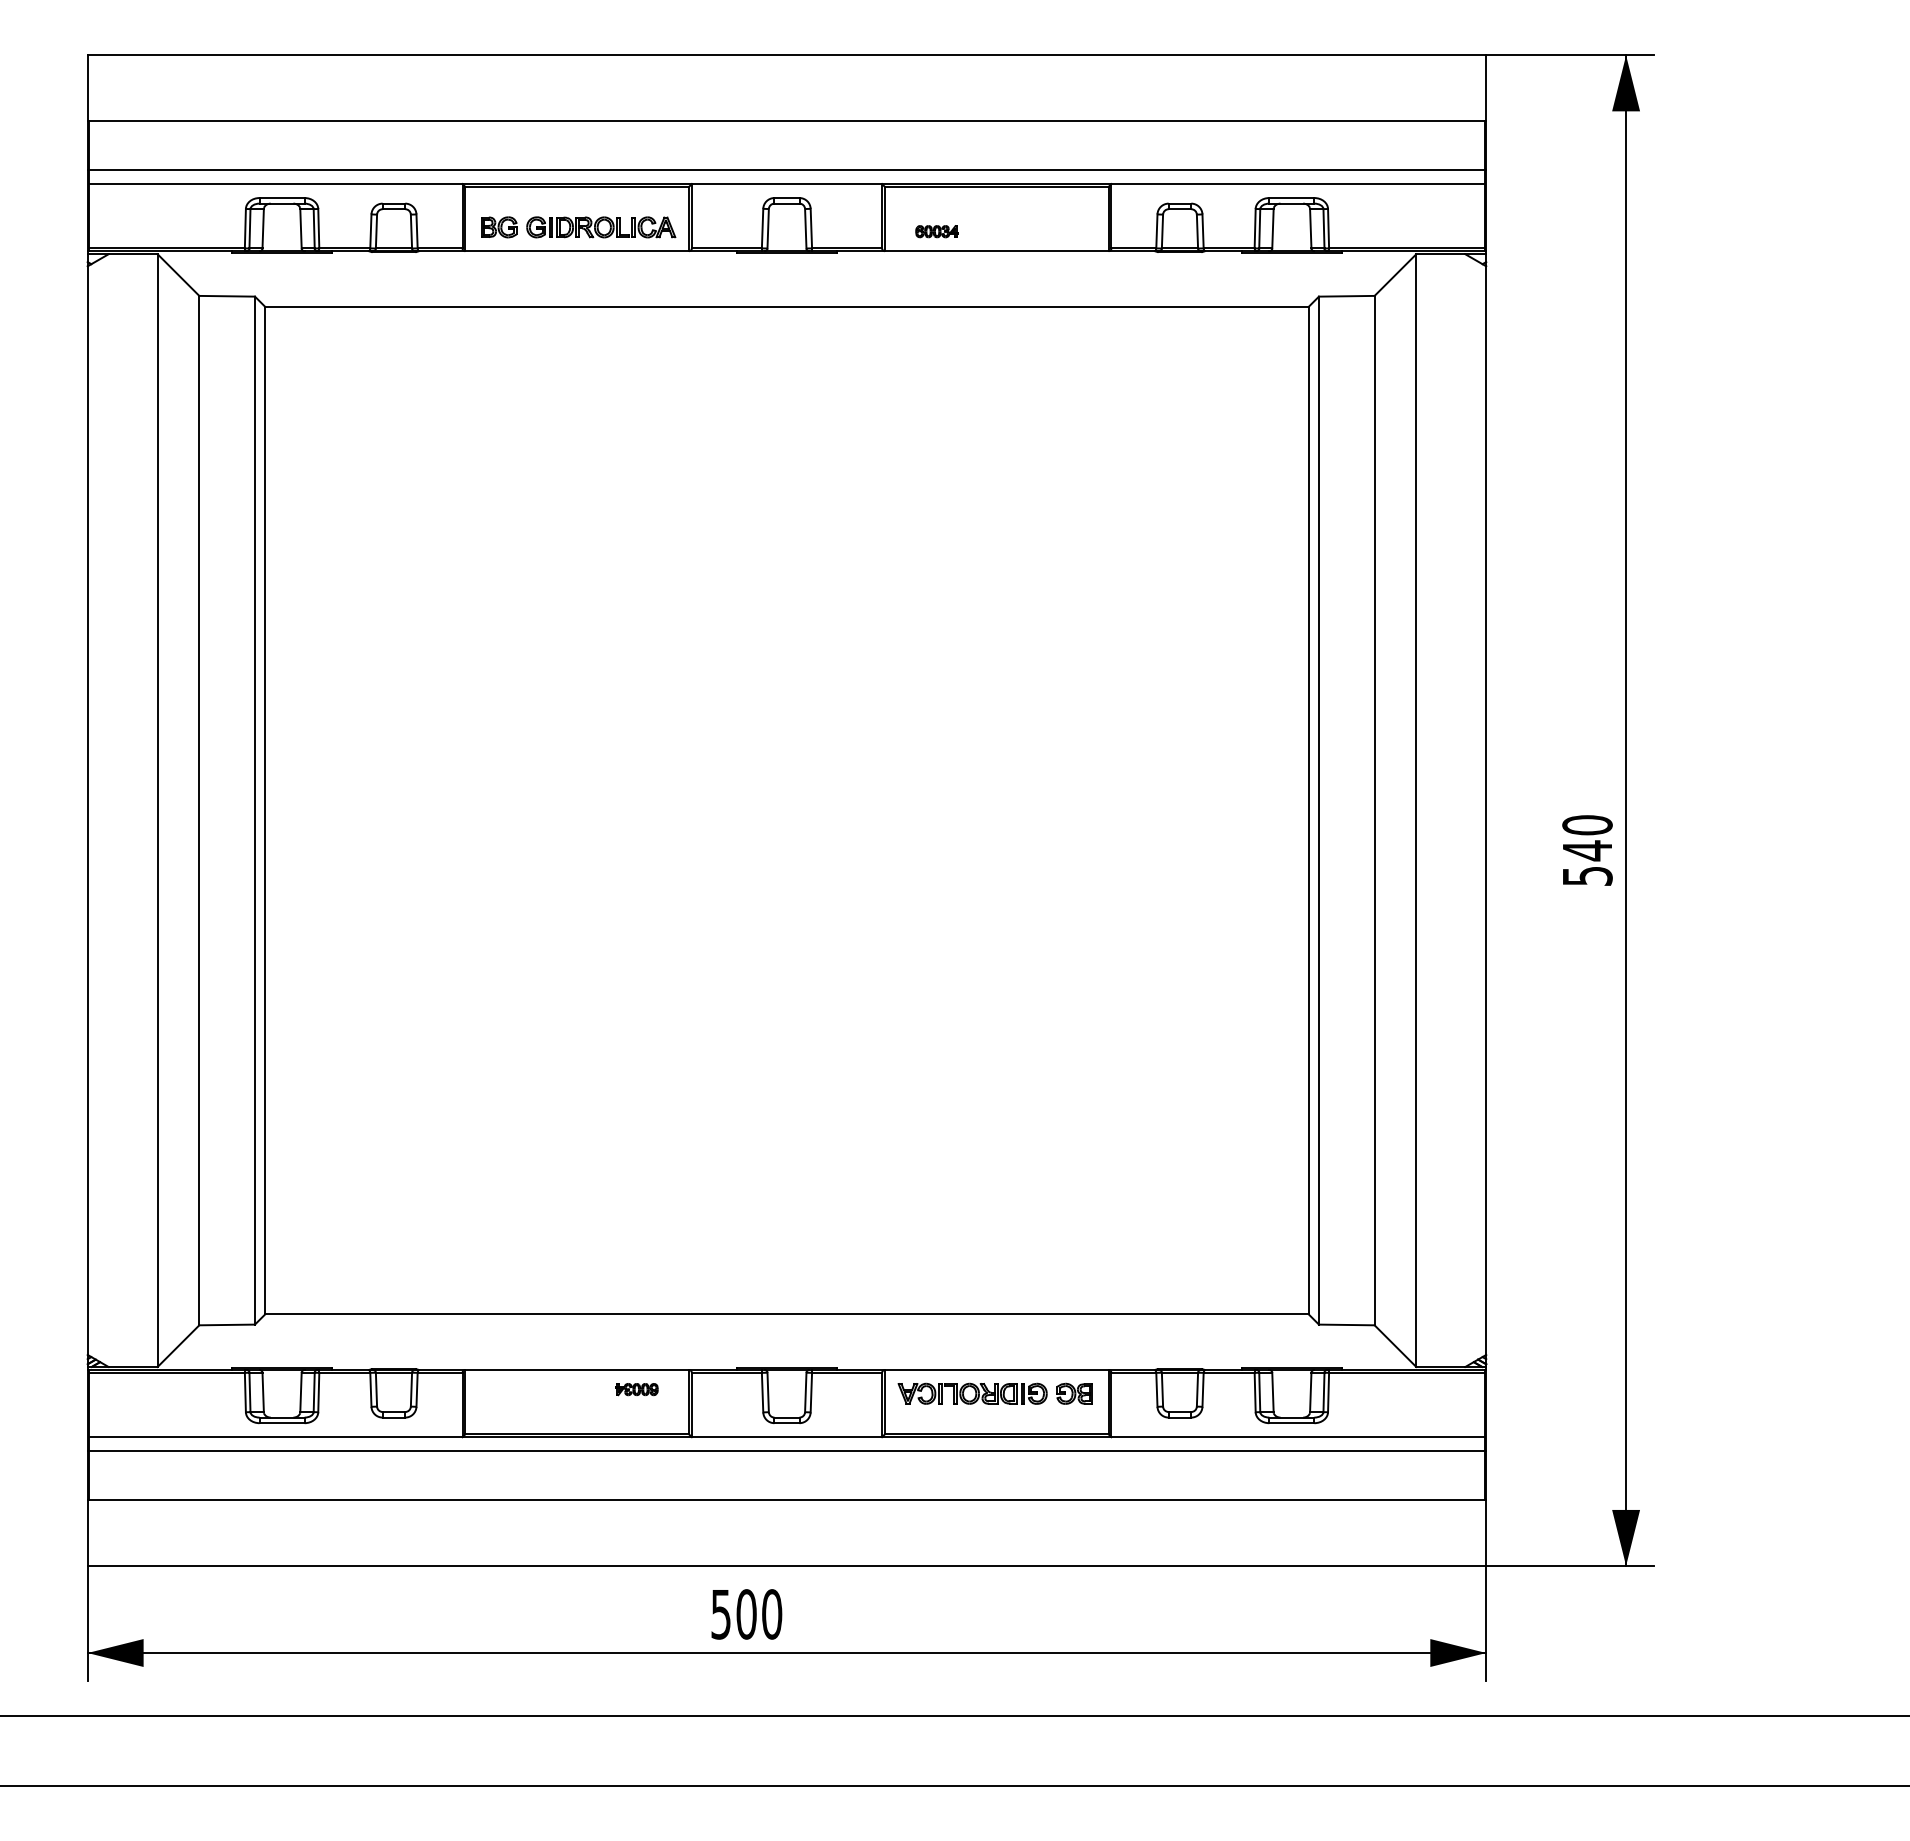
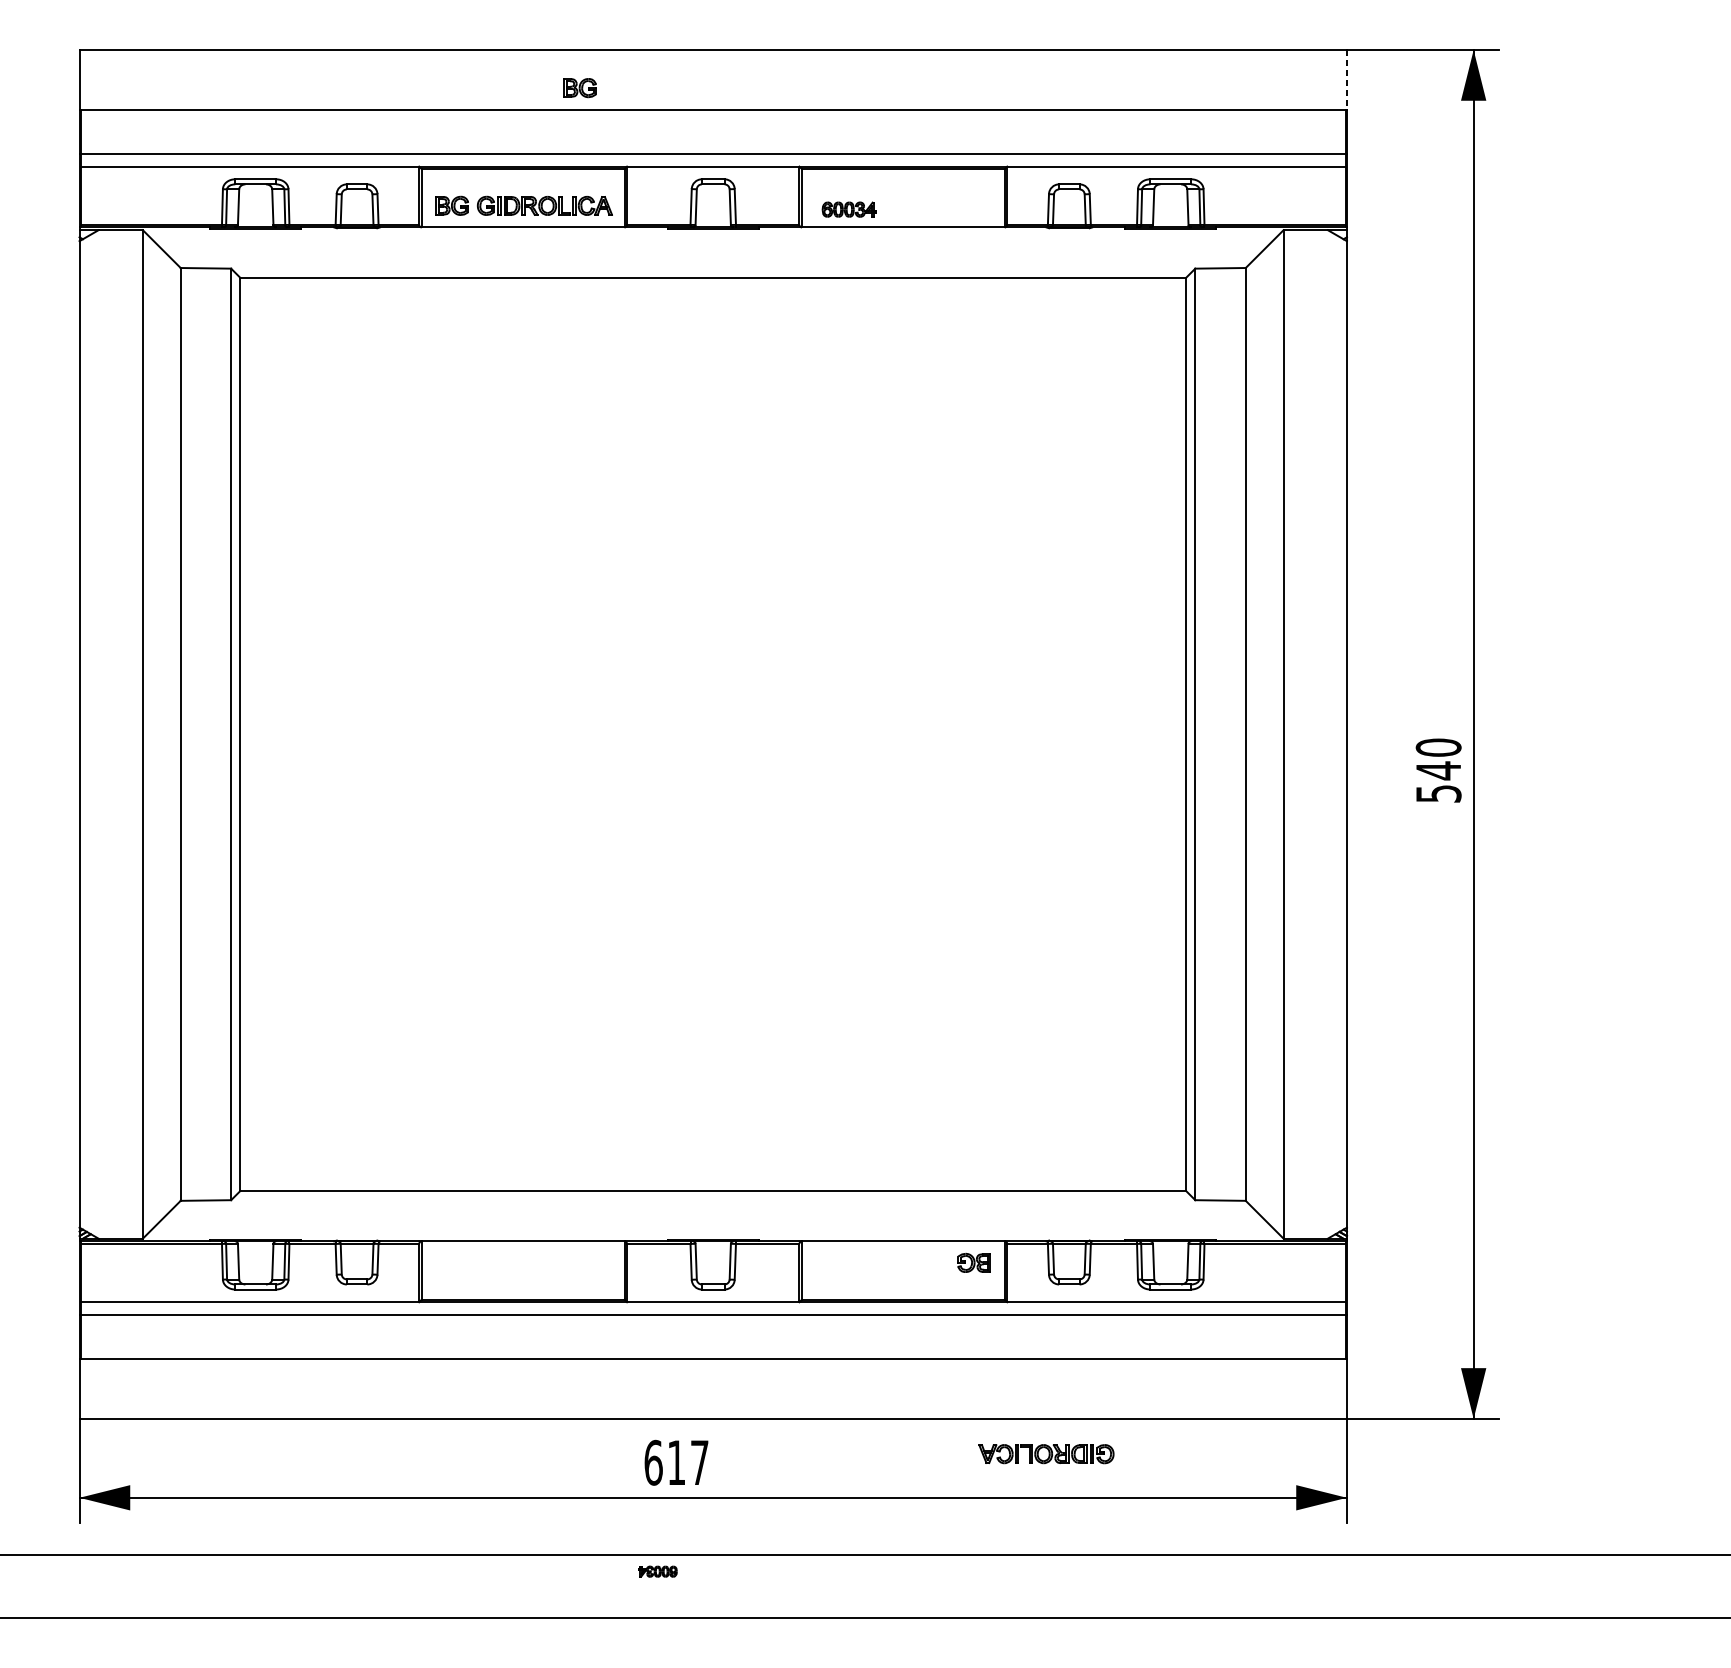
line: (1486, 88) -> (1347, 80), solid -> dashed
part: (640, 97) -> (580, 88), added
part: (936, 231) -> (848, 209), size x1.4
part: (636, 1389) -> (657, 1571), moved
part: (972, 1393) -> (1046, 1453), moved
text: (746, 1614) -> (676, 1462), 500 -> 617

